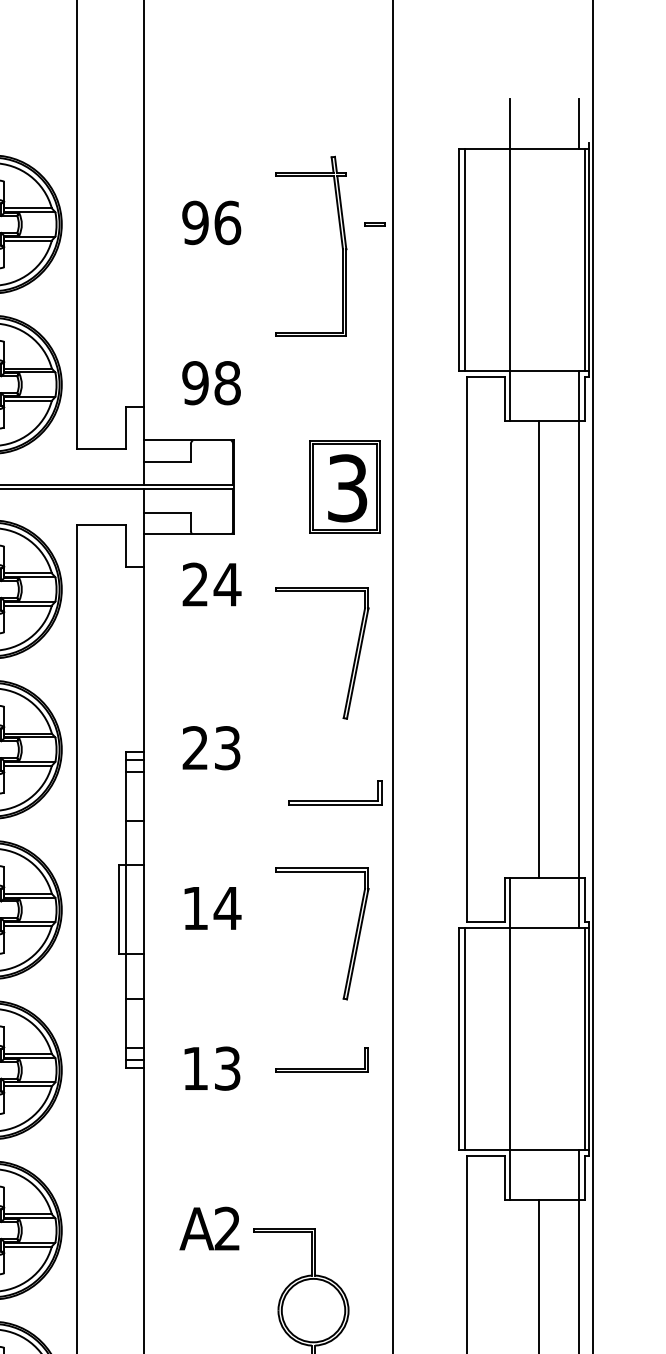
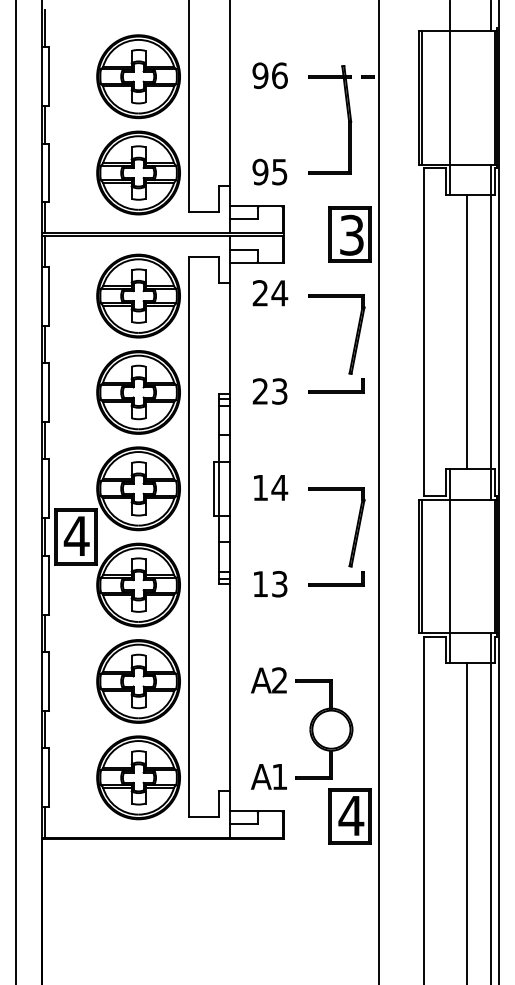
part: (340, 244) -> (347, 118), moved
text: (227, 382) -> (279, 171), 8 -> 5
part: (335, 791) -> (336, 385), moved
part: (353, 937) -> (355, 529), moved

